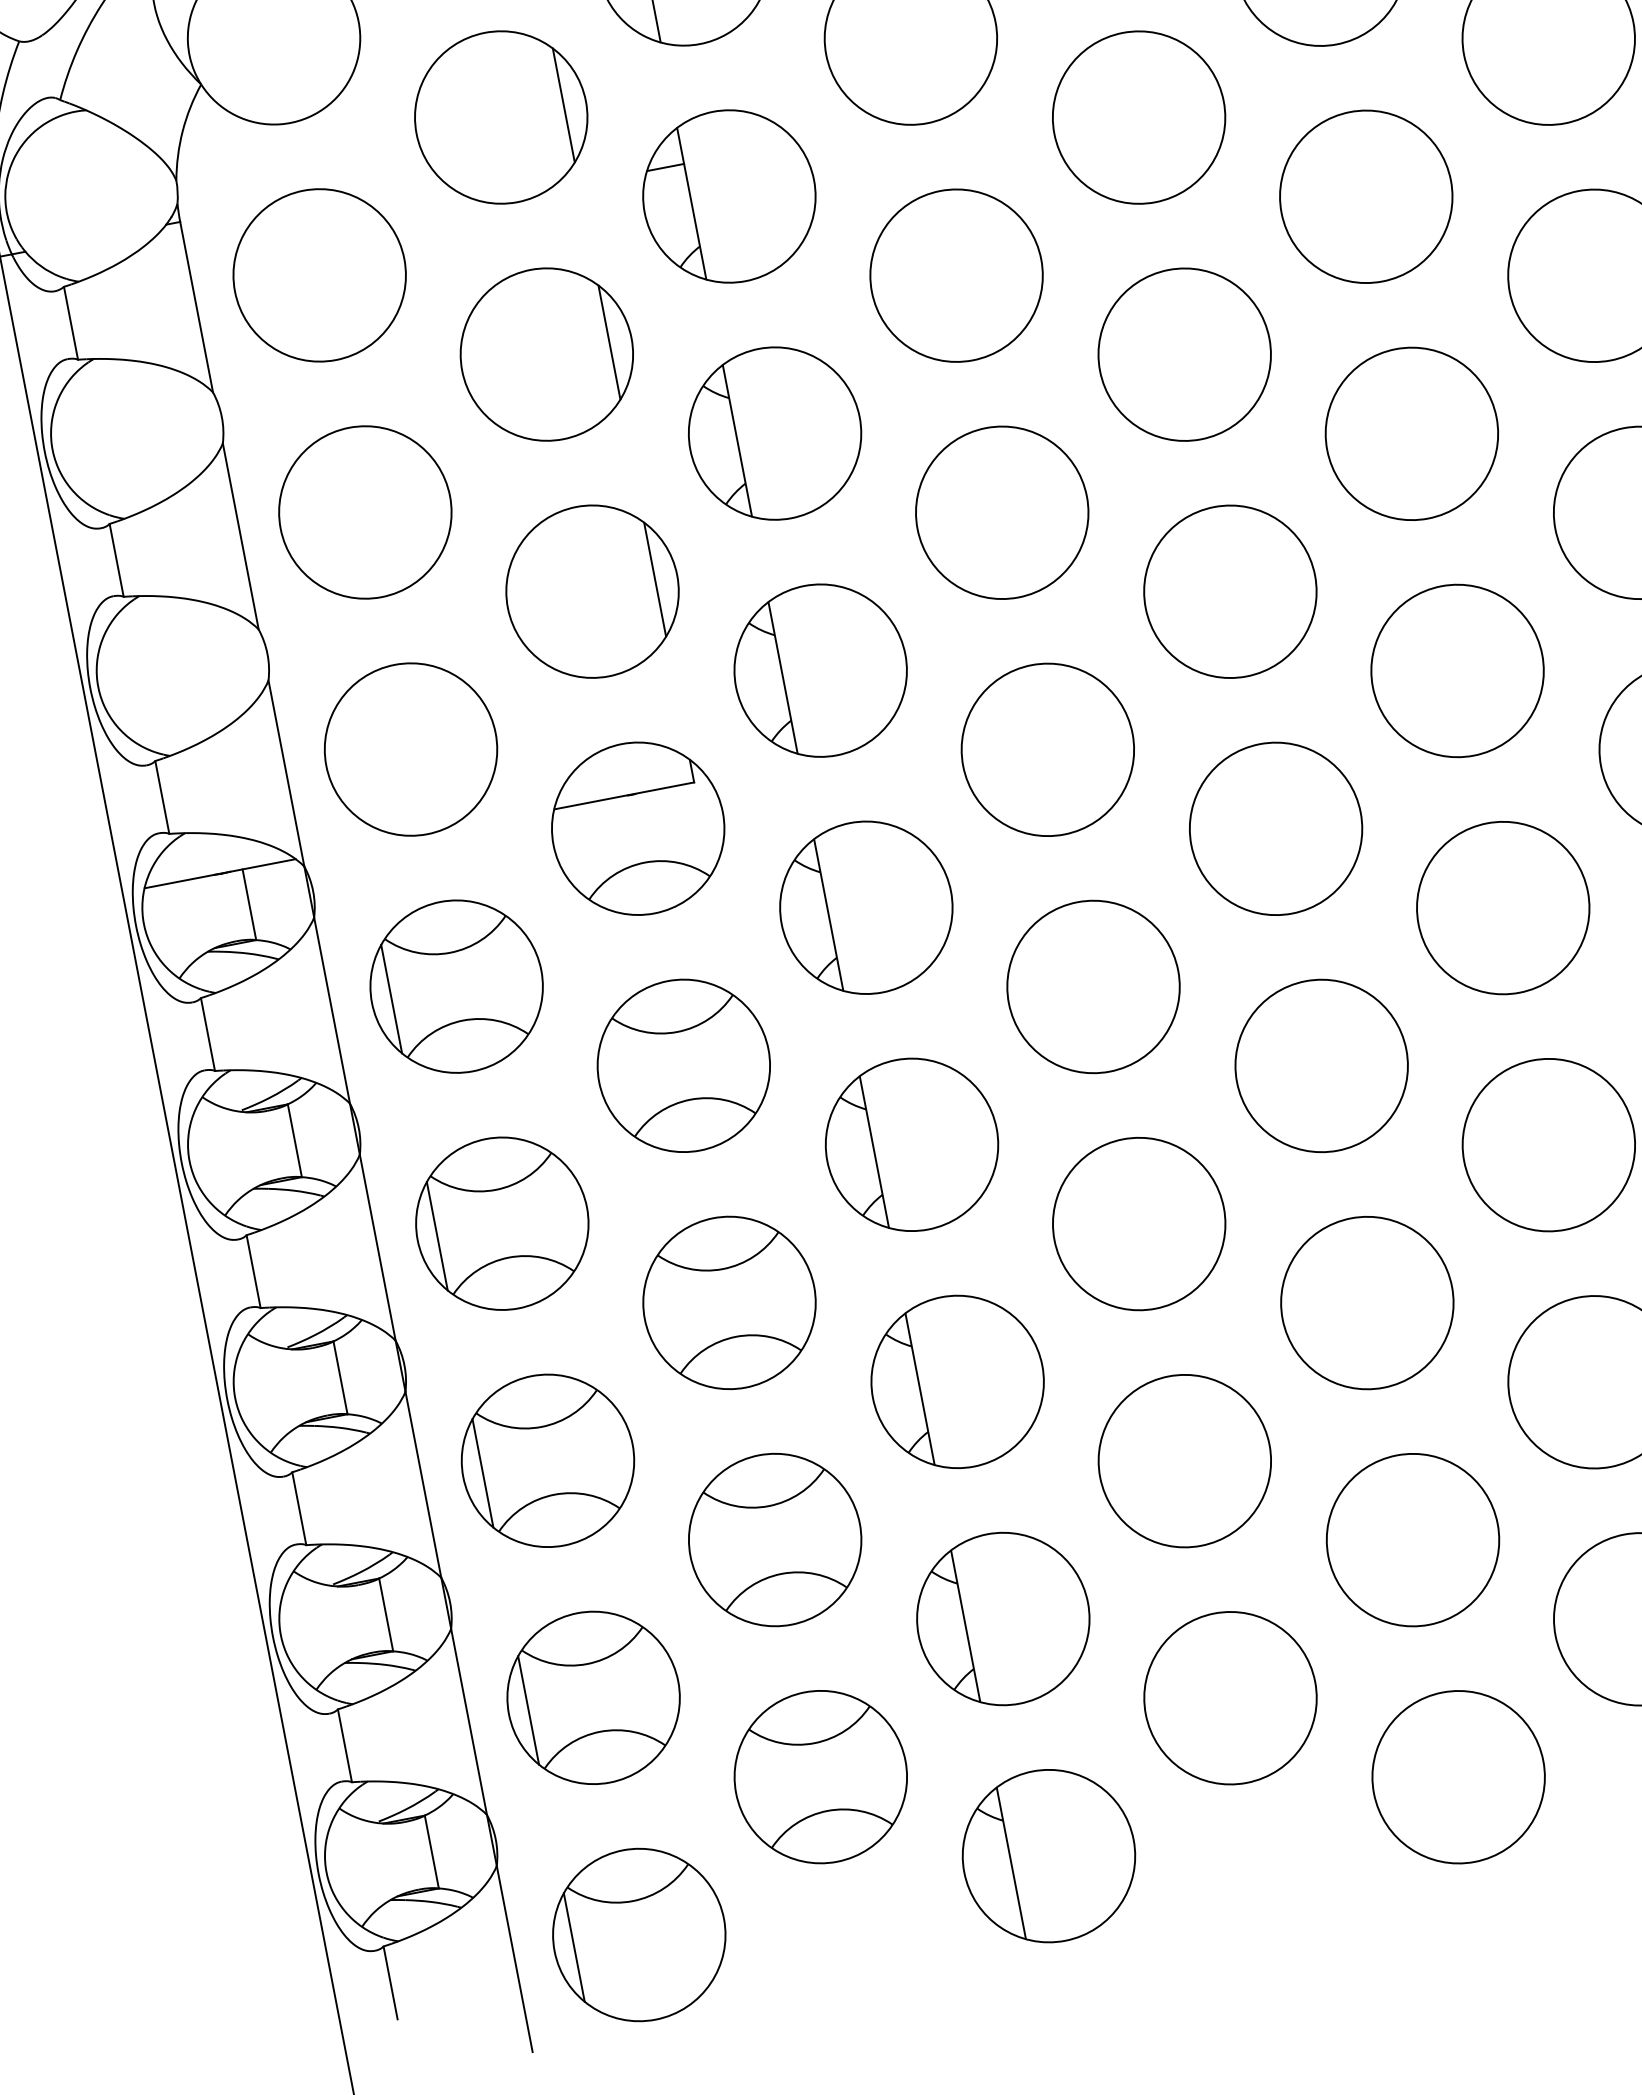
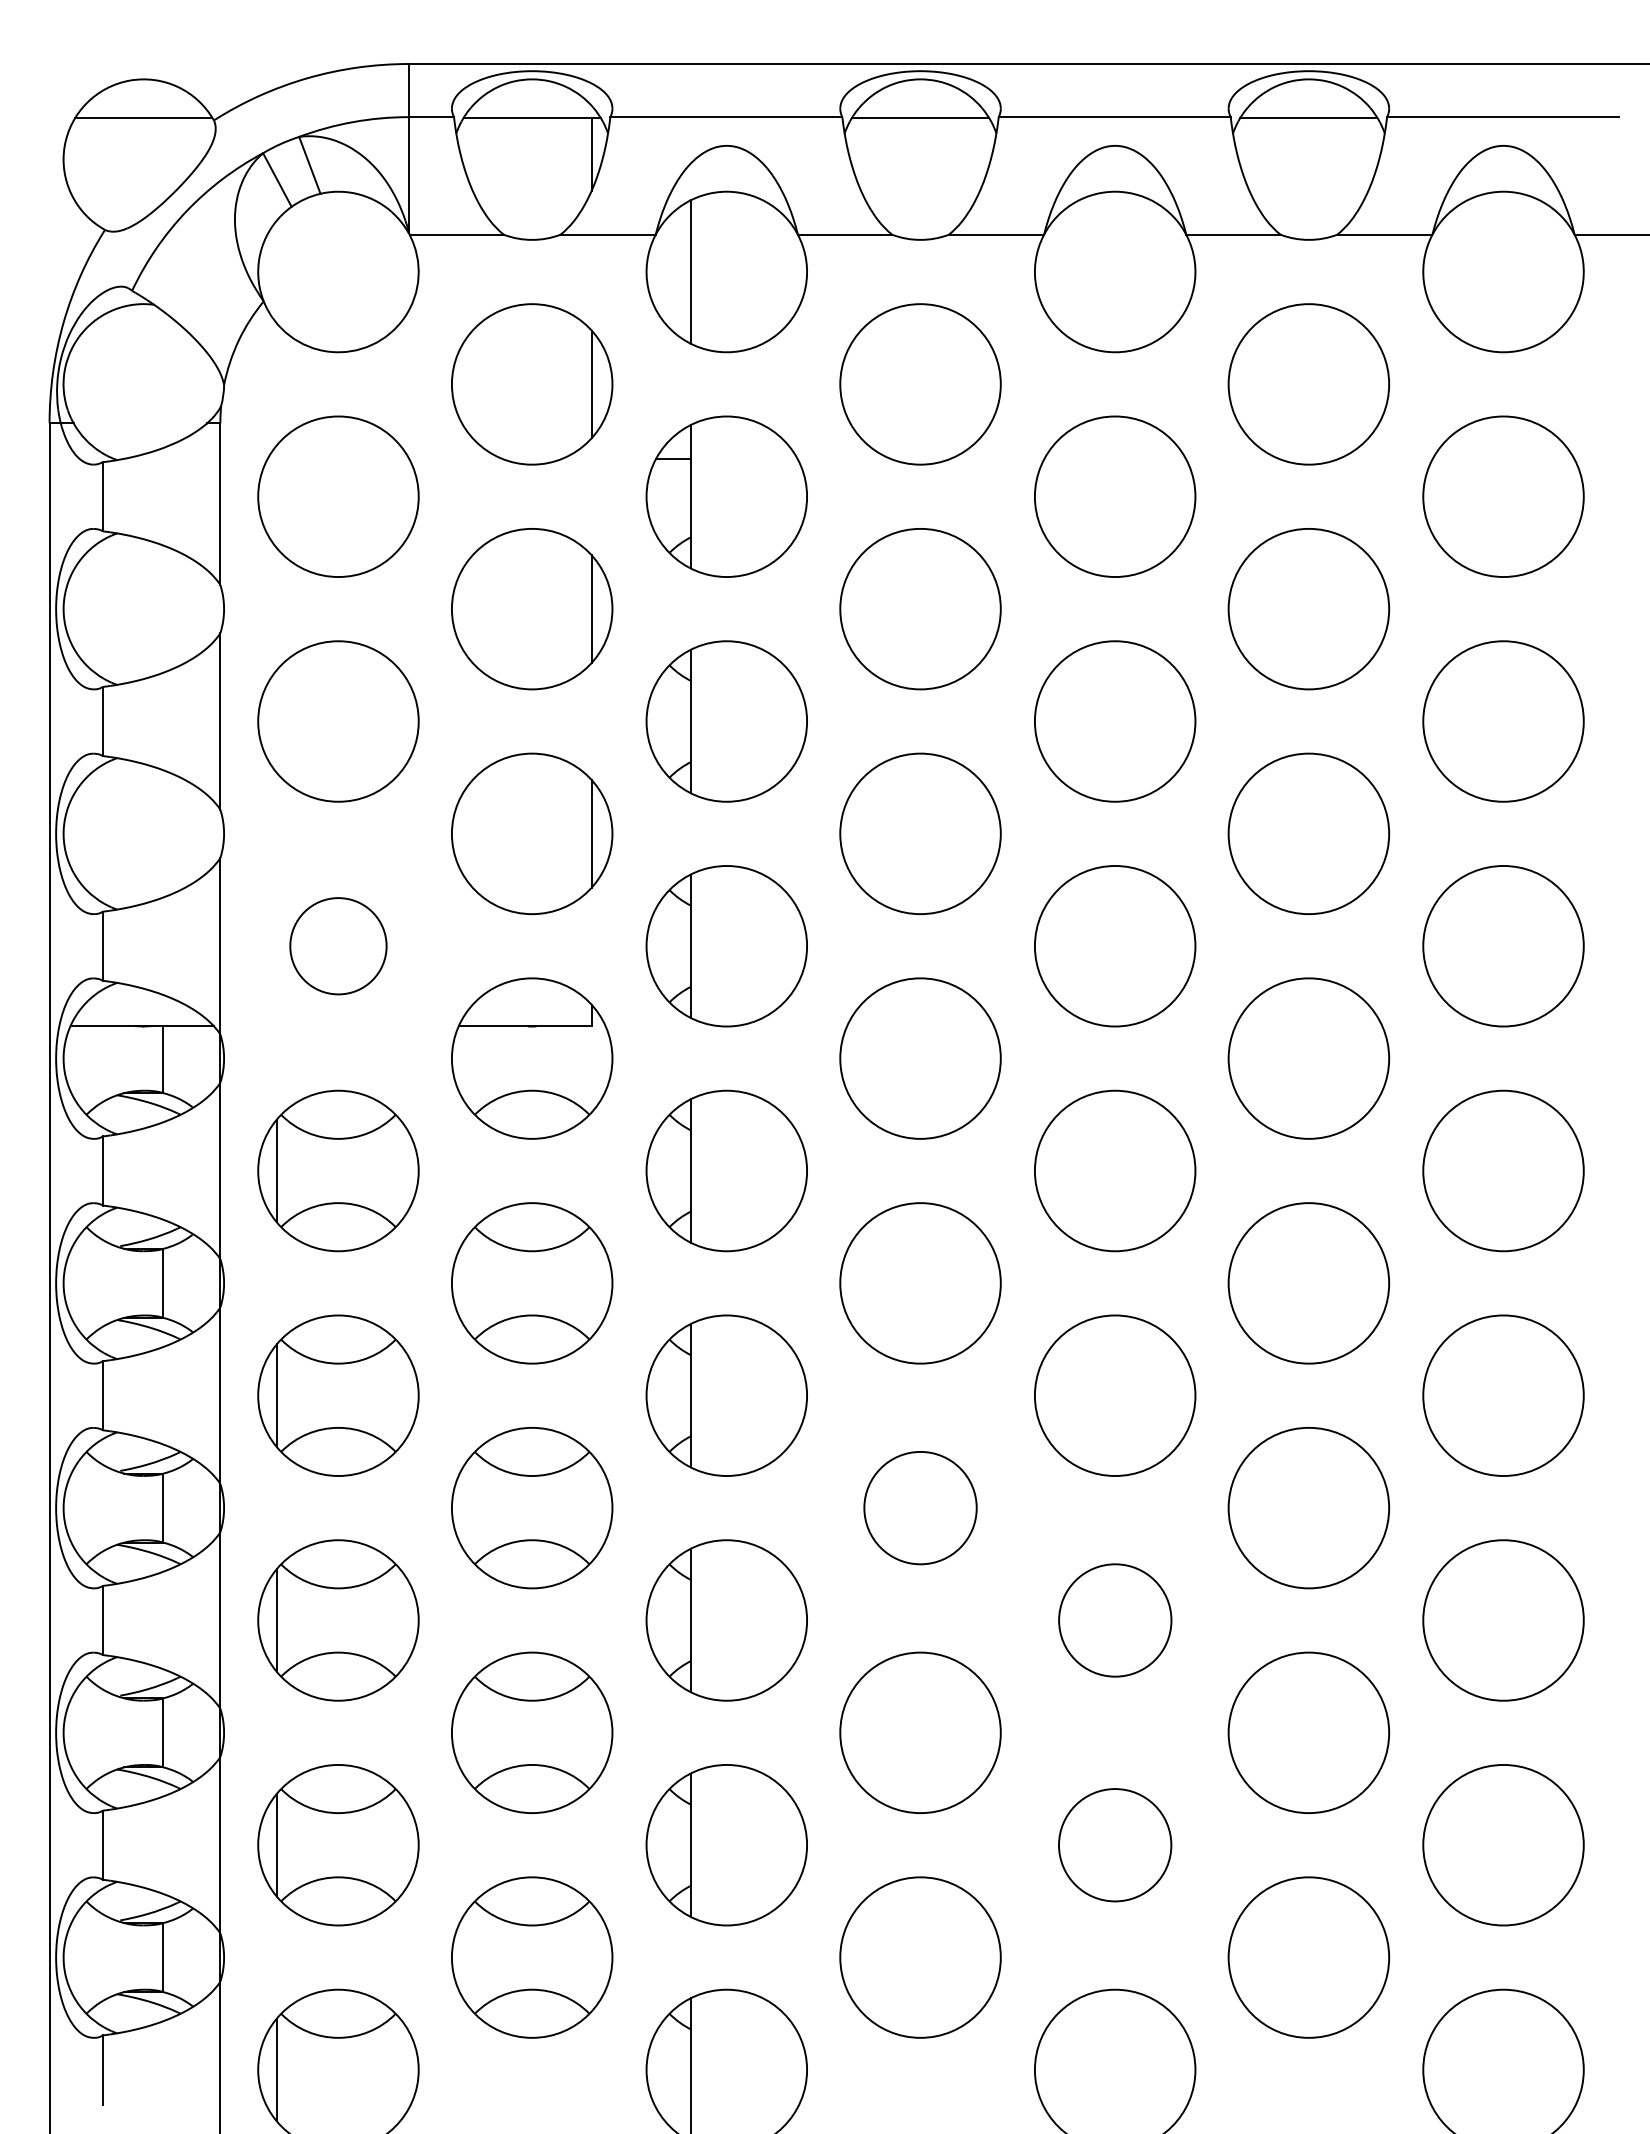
circle: (410, 748) -> (338, 945), size x0.6
circle: (1139, 1223) -> (920, 1507), size x0.7
circle: (1367, 1303) -> (1115, 1620), size x0.7
circle: (1412, 1539) -> (1114, 1844), size x0.7

